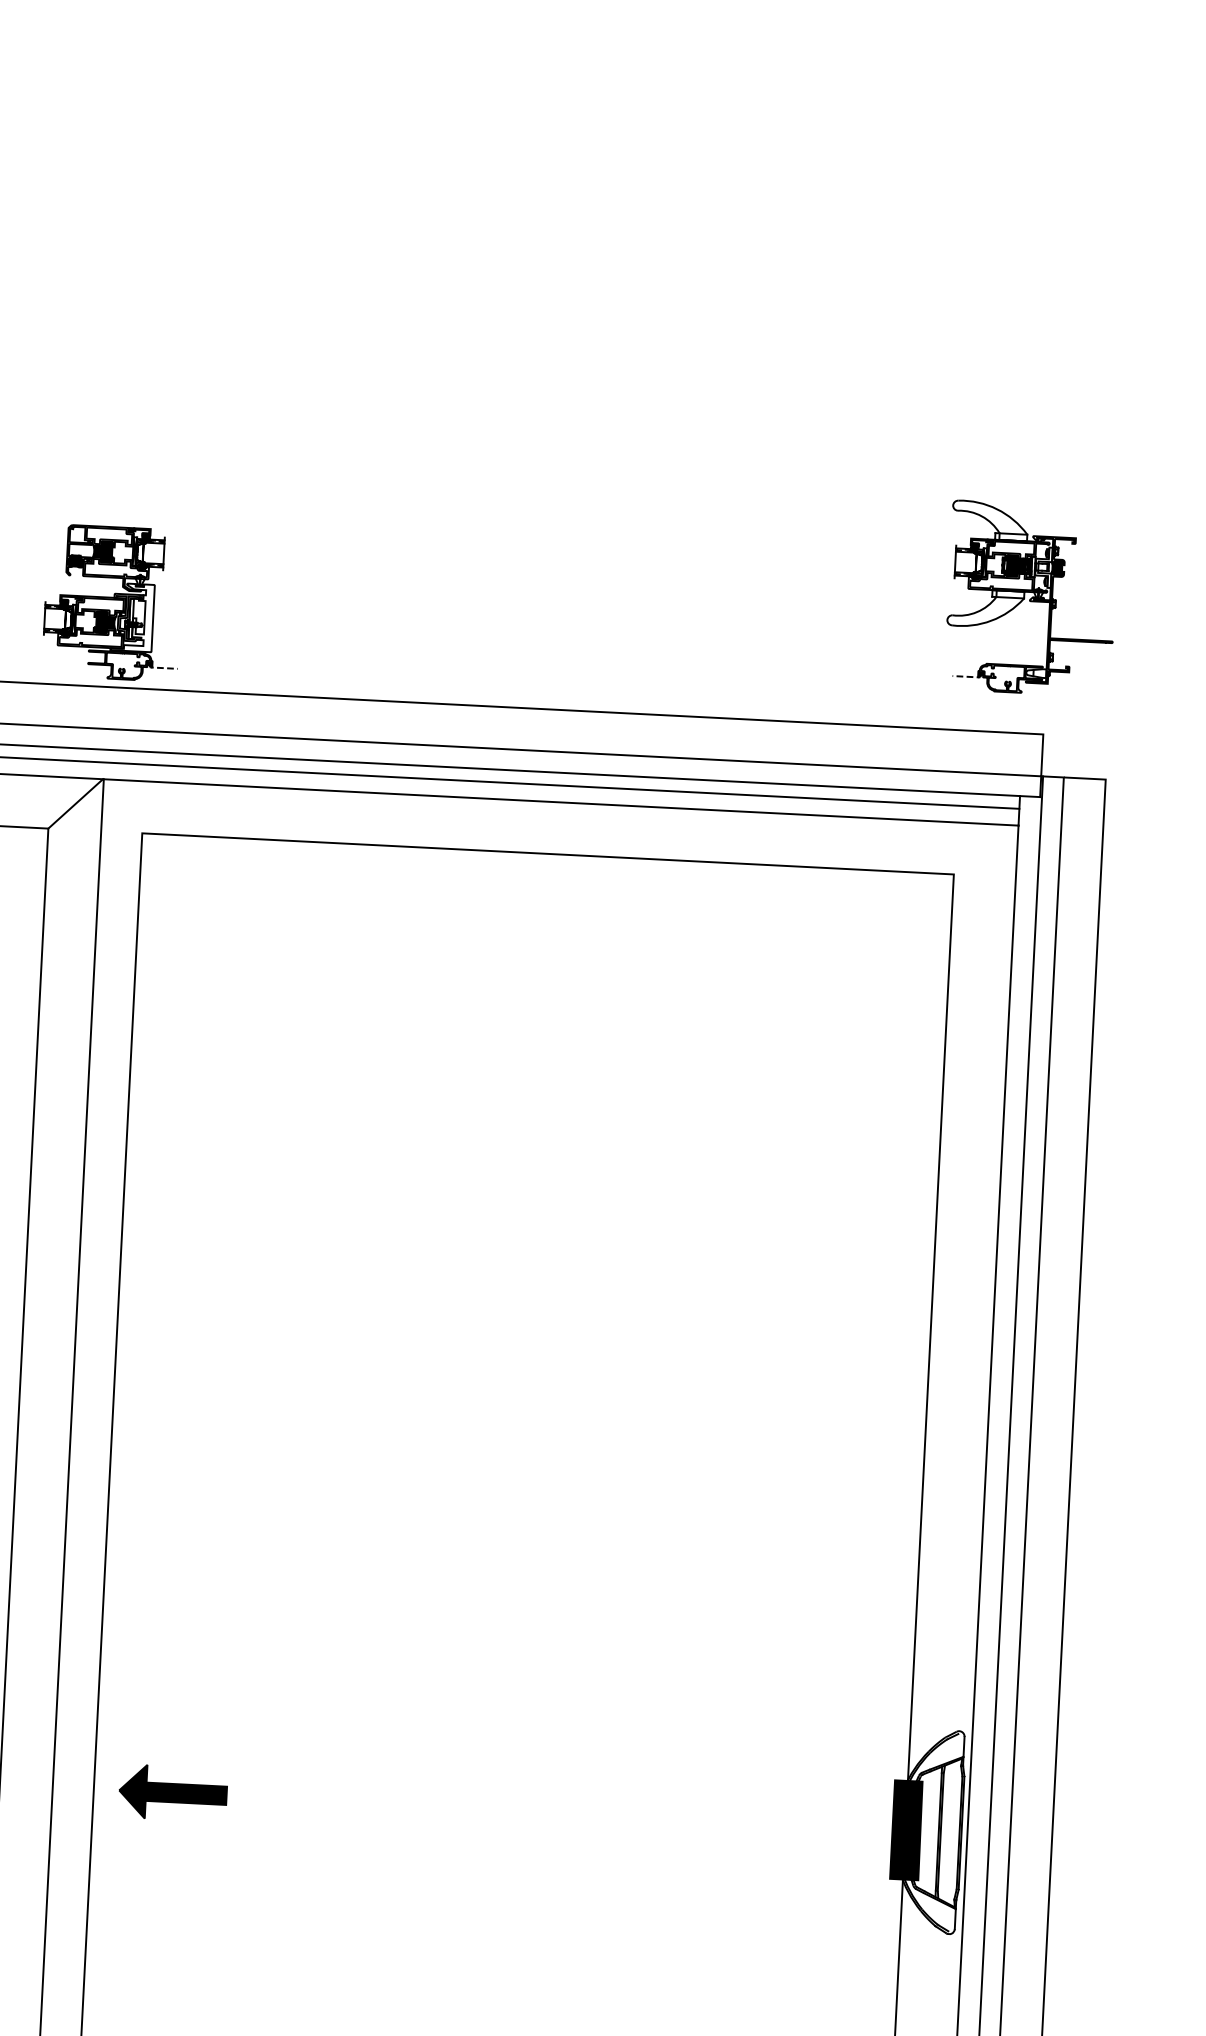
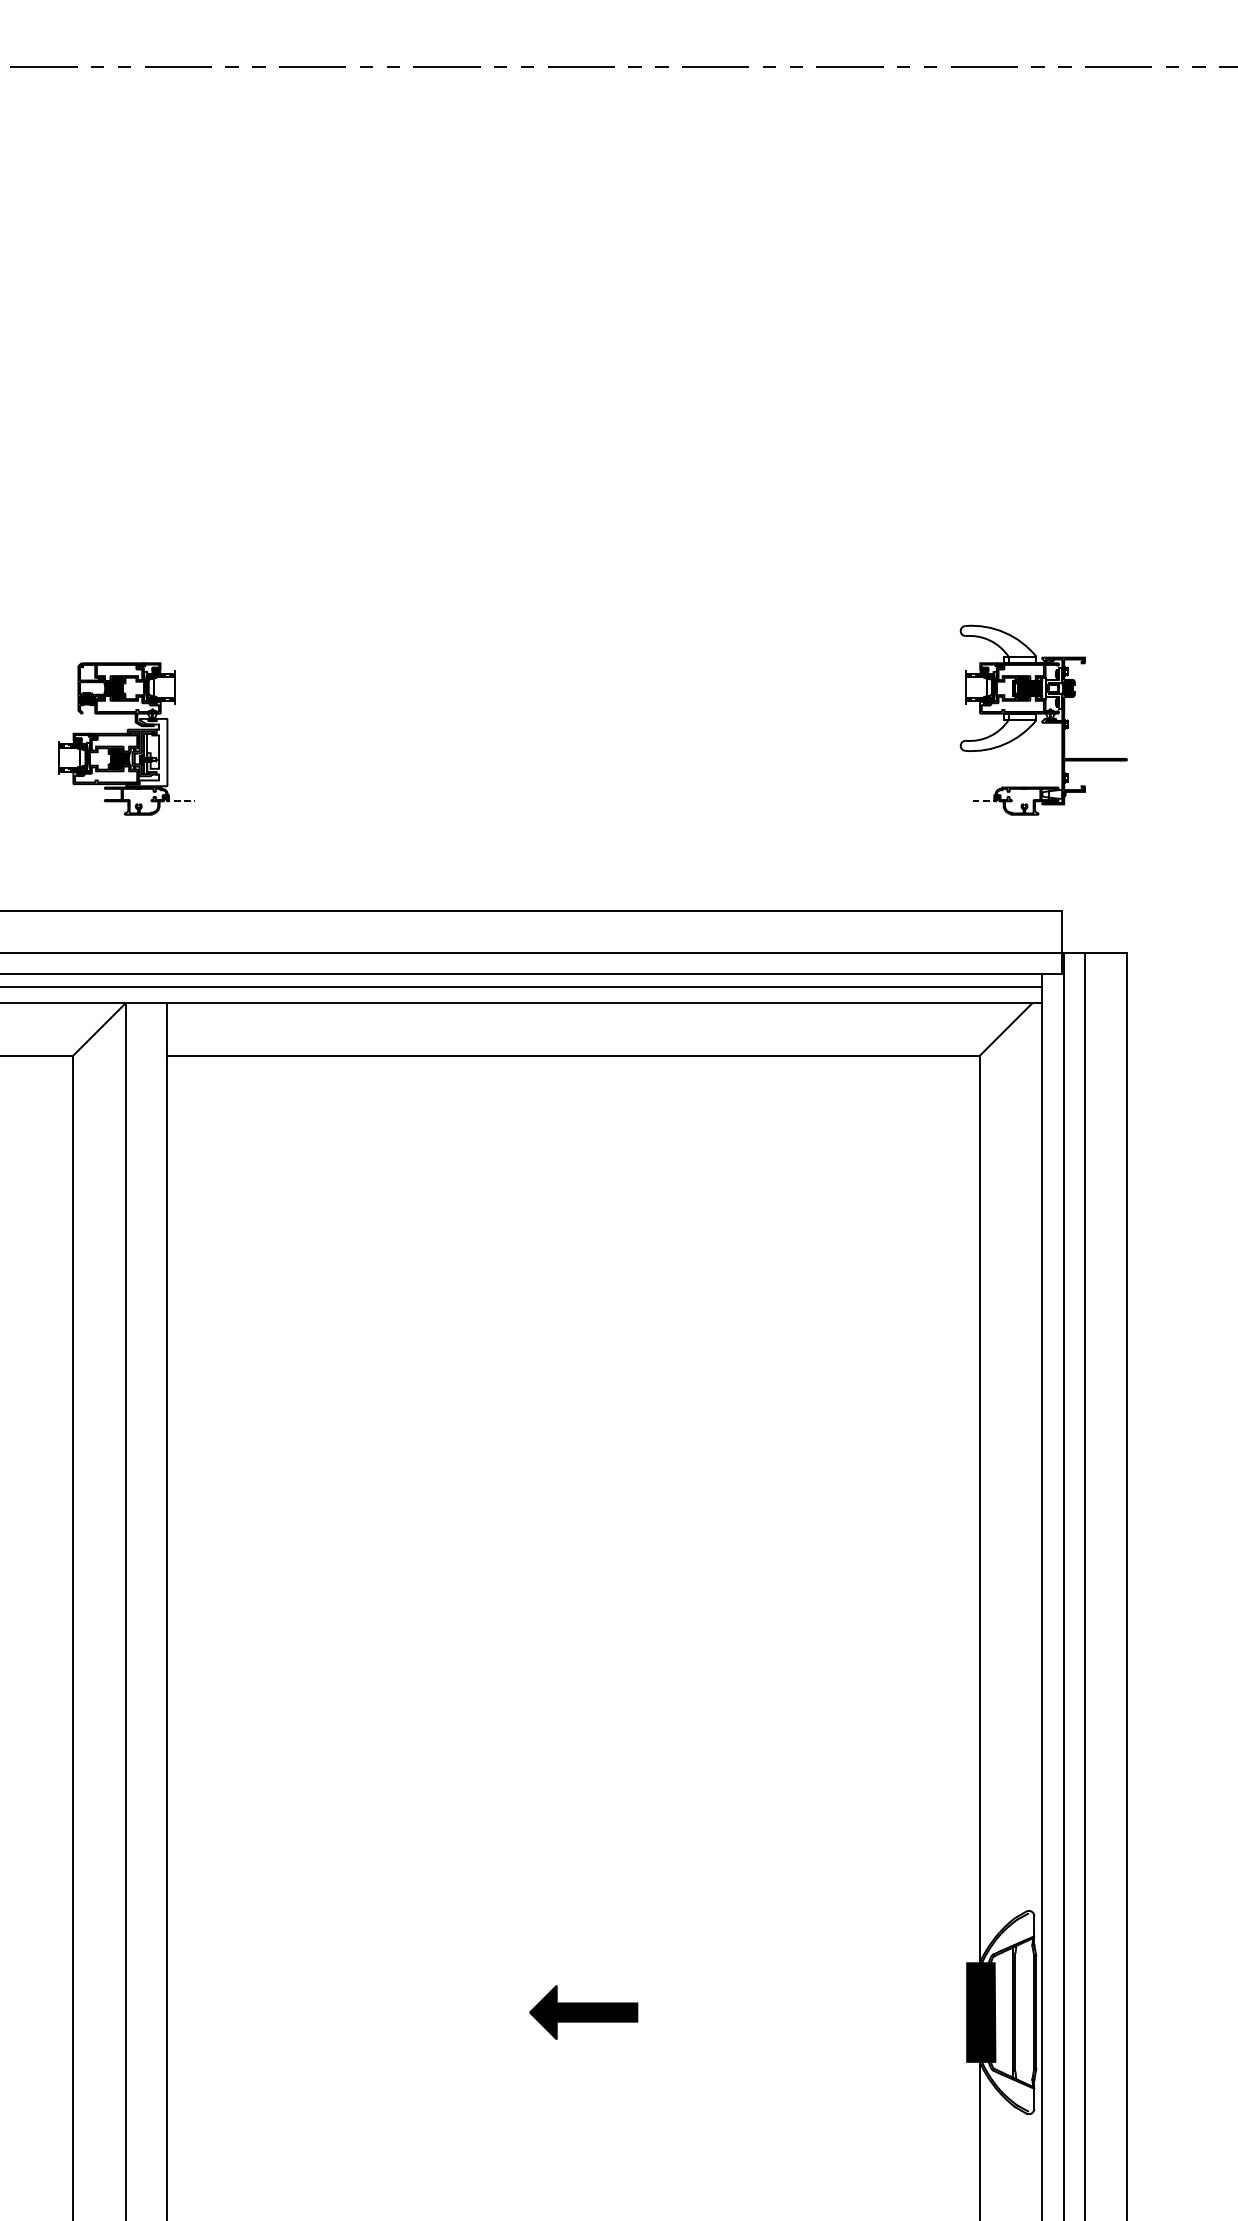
part: (1031, 597) -> (1043, 719), moved
part: (112, 602) -> (126, 738), moved
line: (143, 807) -> (167, 1029), added
line: (981, 849) -> (1006, 1029), added
part: (172, 1793) -> (583, 2012), moved

